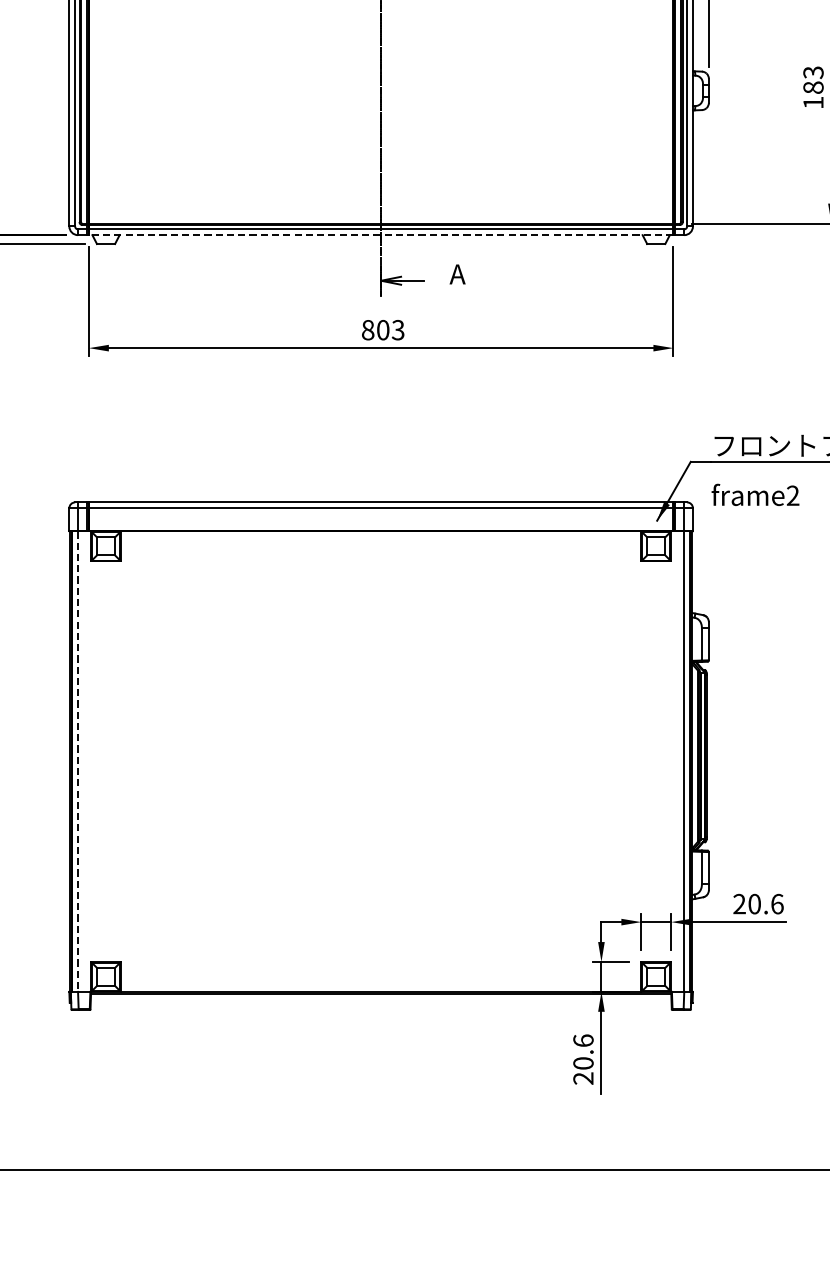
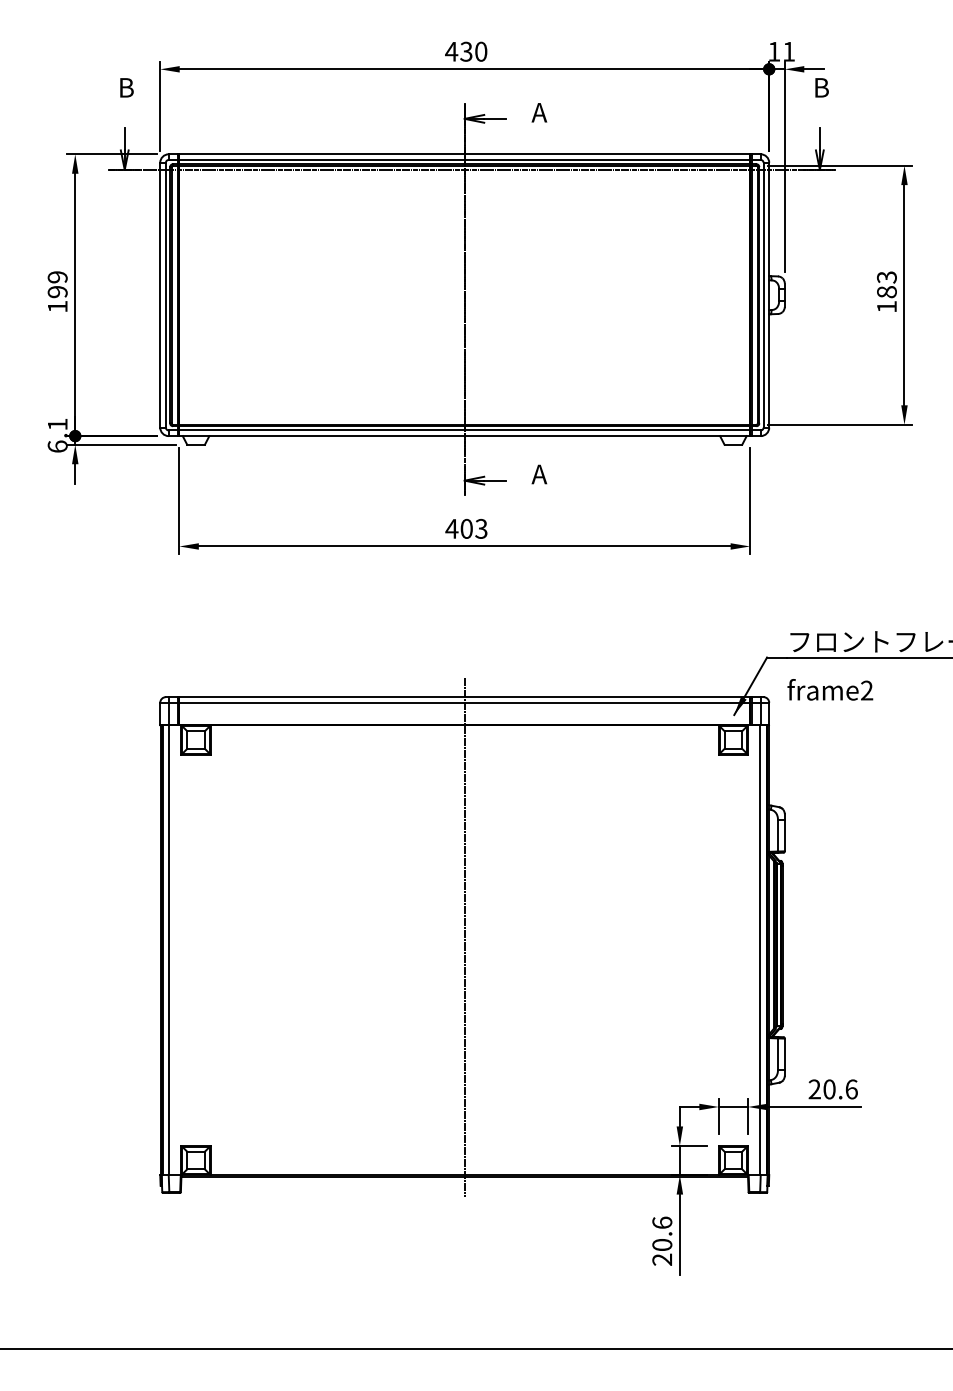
line: (380, 235) -> (464, 436), dashed -> solid
text: (367, 329) -> (451, 528), 803 -> 403
line: (380, 747) -> (464, 936), added
line: (78, 761) -> (169, 950), dashed -> solid

